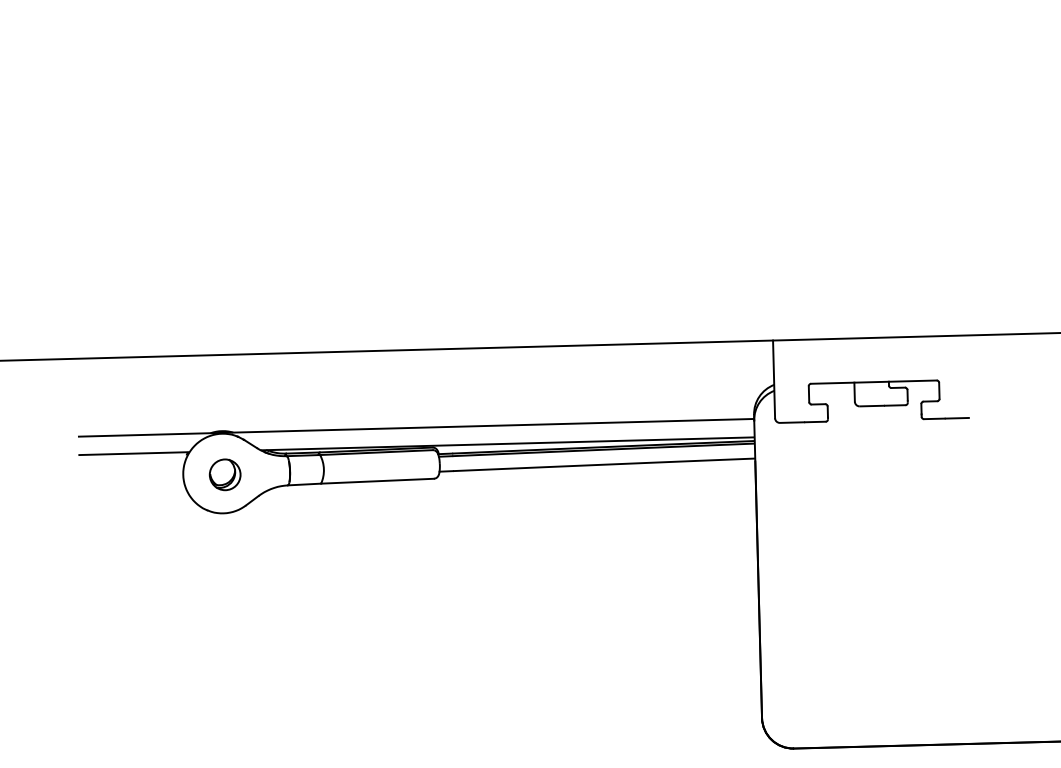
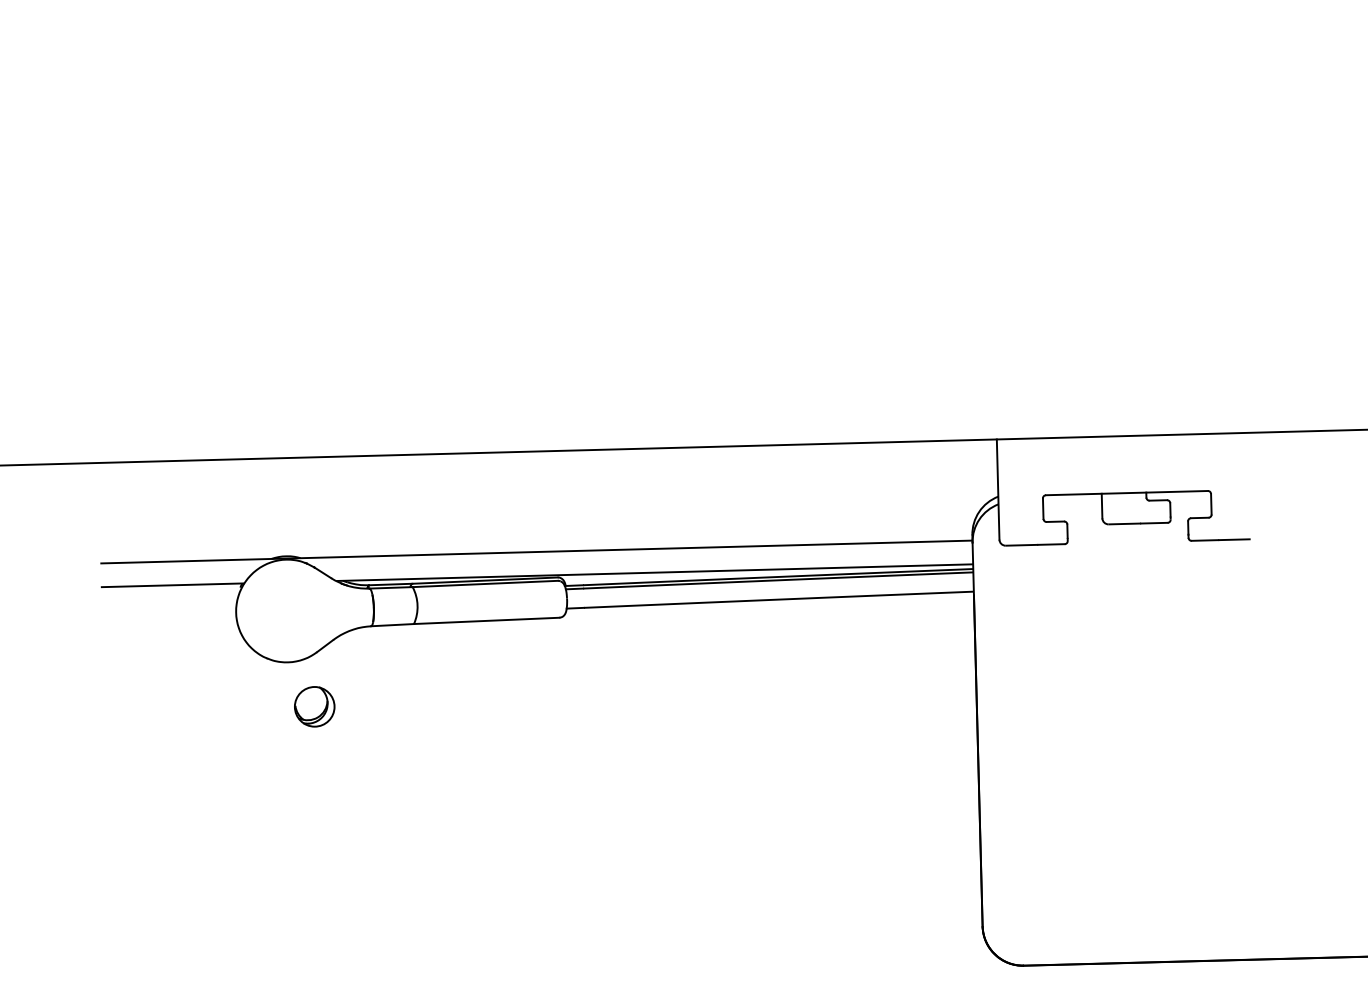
part: (224, 474) -> (313, 706), moved

